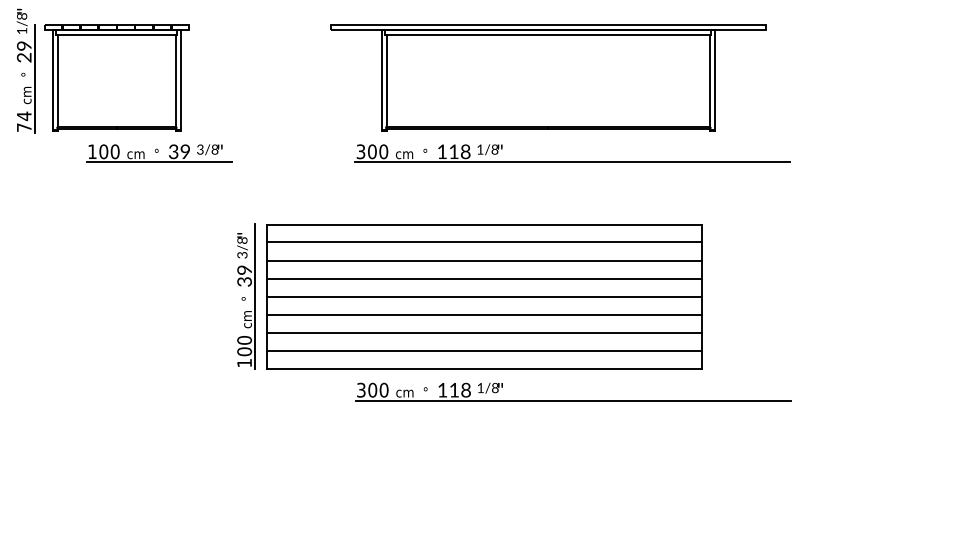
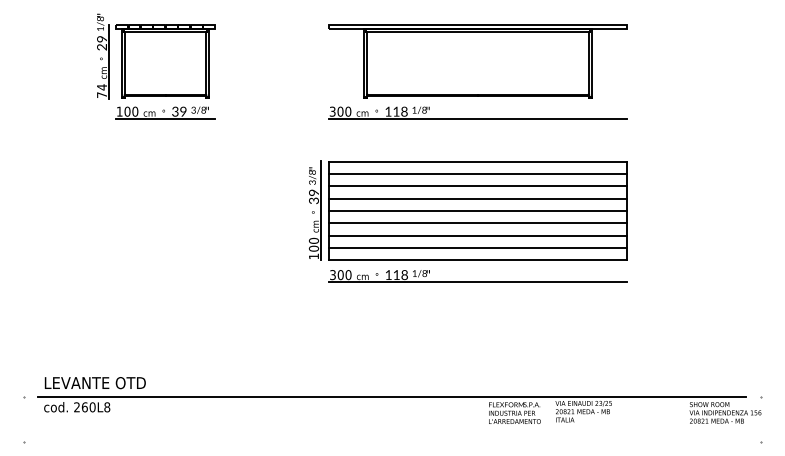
part: (547, 78) -> (477, 61), moved
part: (159, 152) -> (165, 112), moved
part: (470, 295) -> (468, 210), moved

